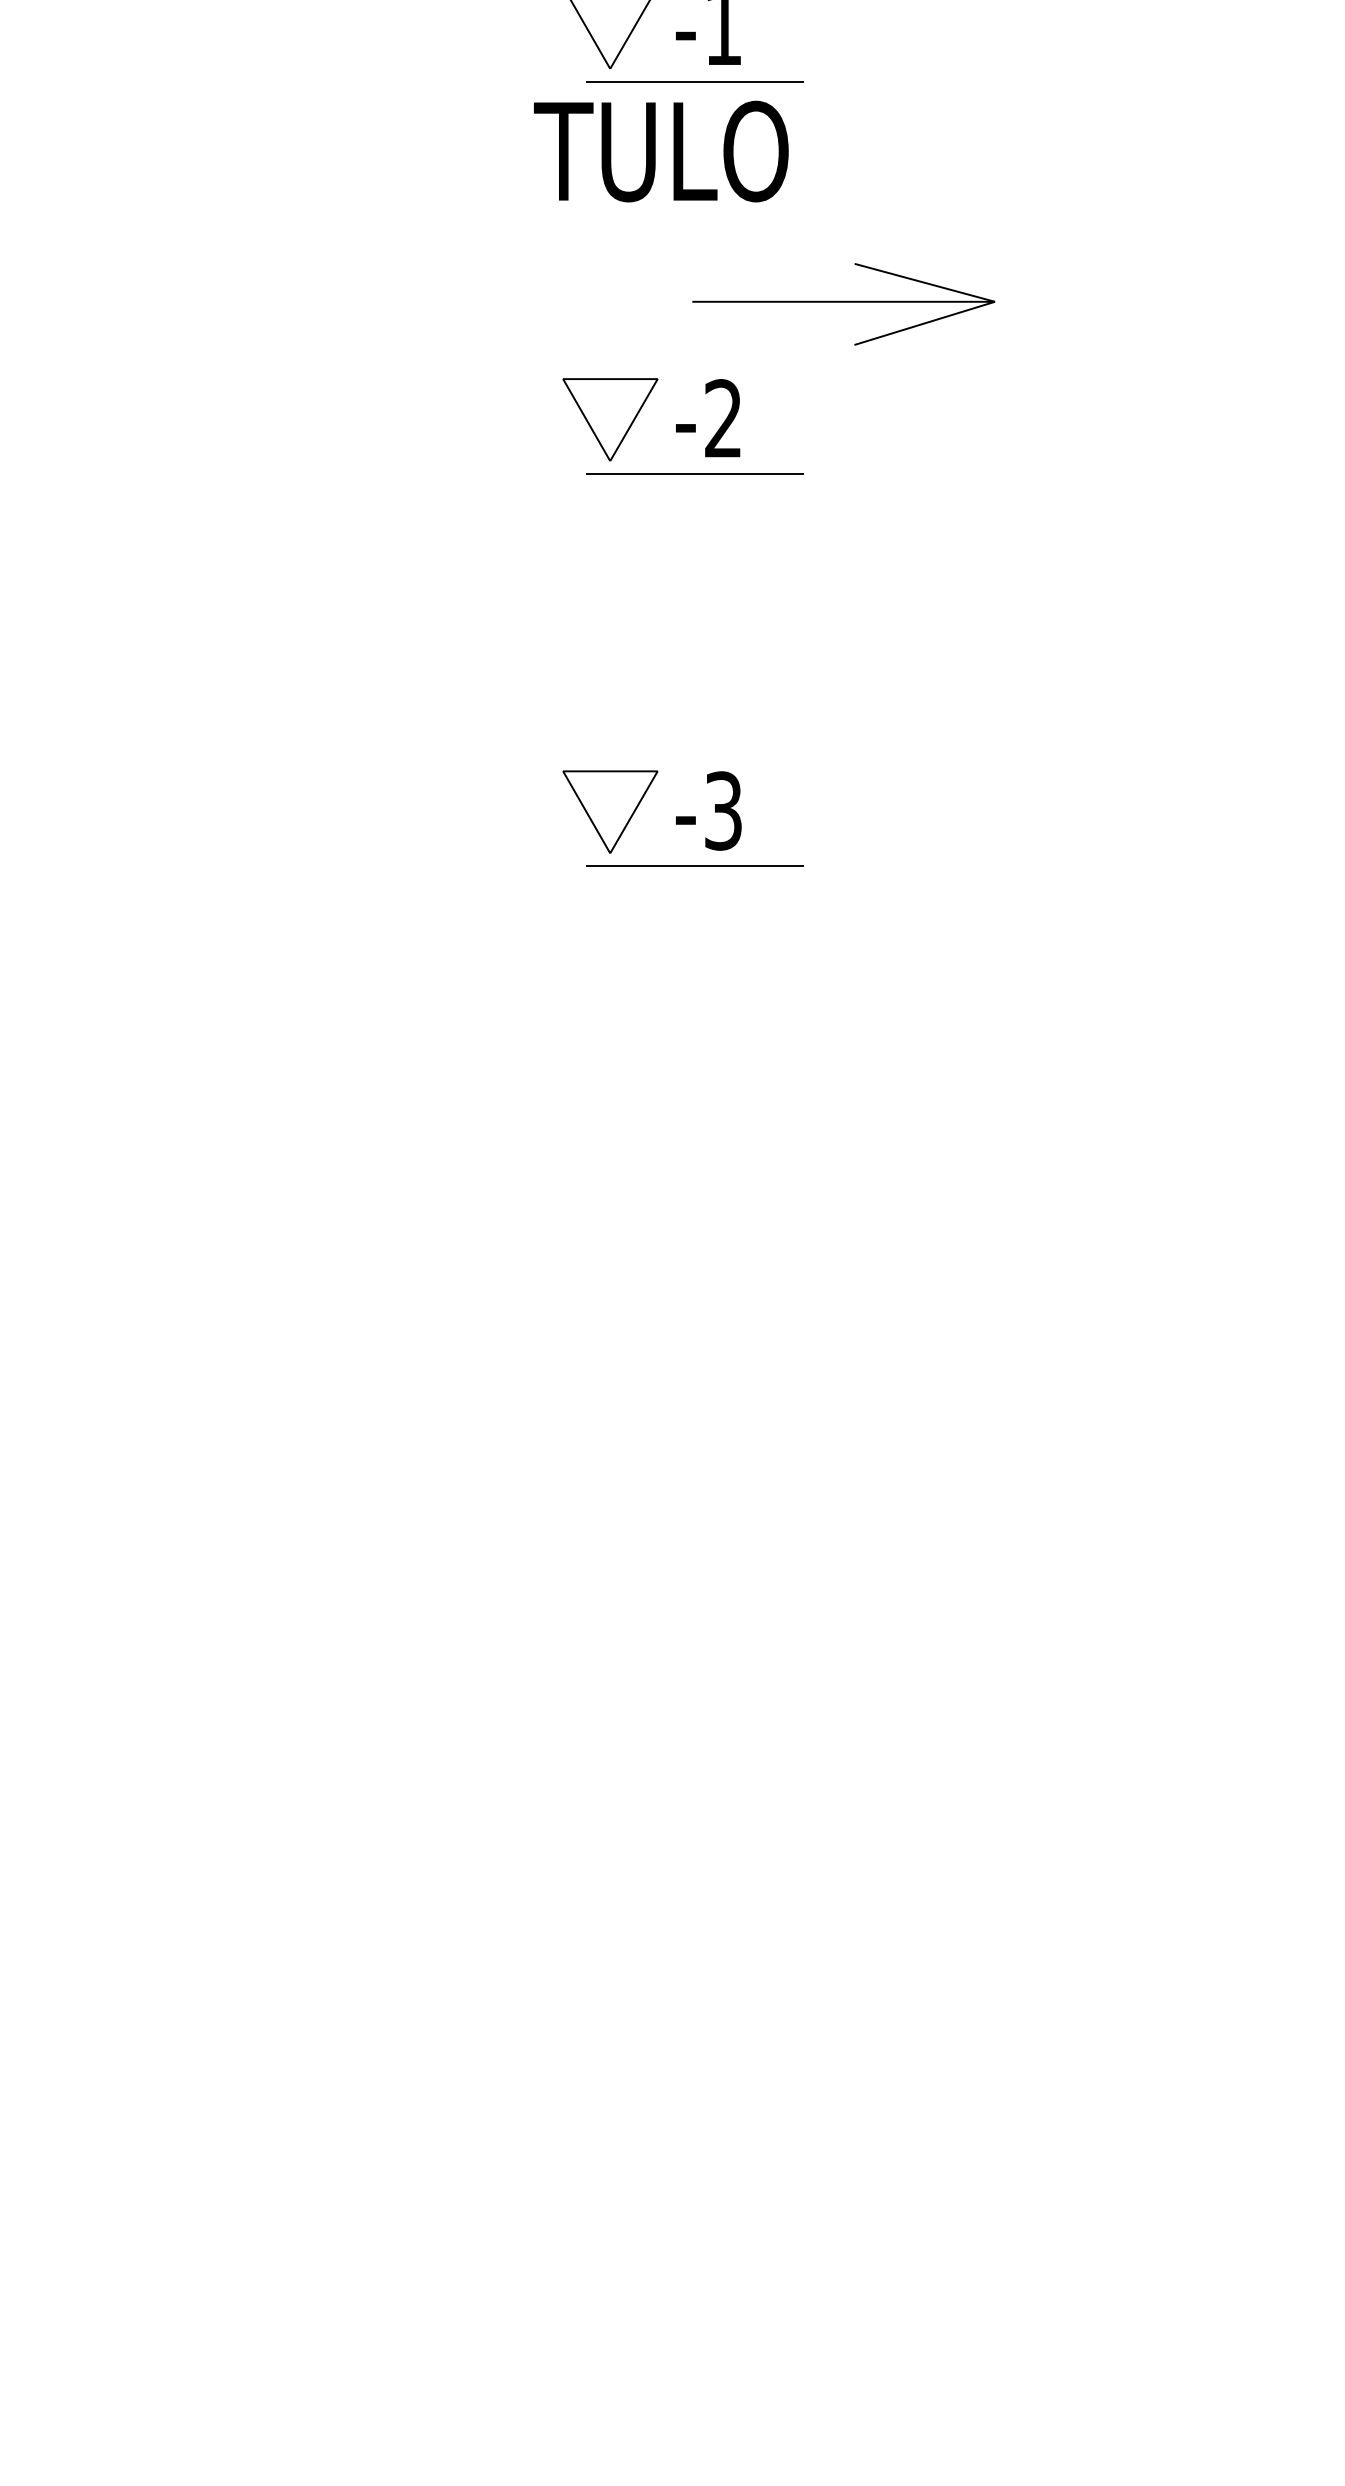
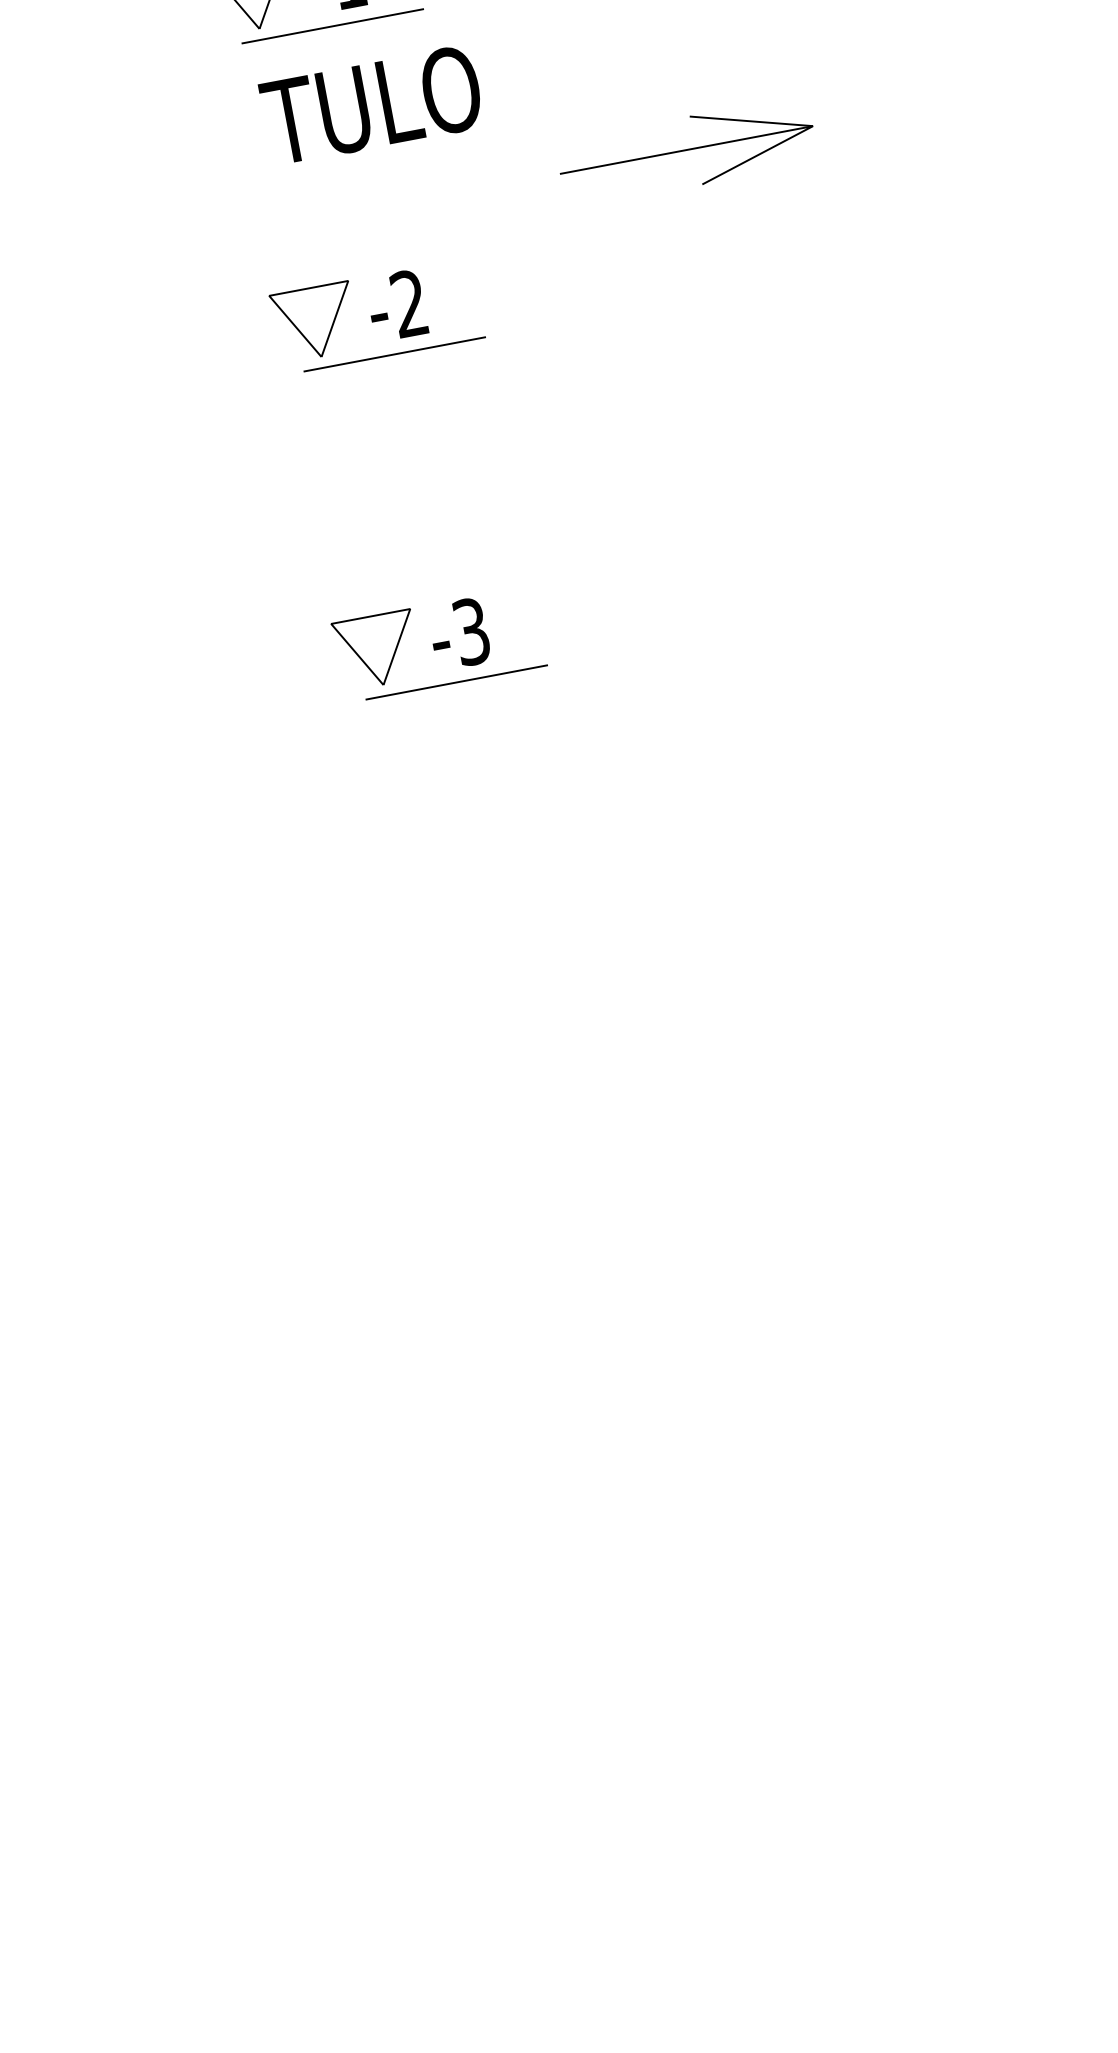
text: (661, 151) -> (372, 105), moved
part: (843, 304) -> (686, 152), moved

